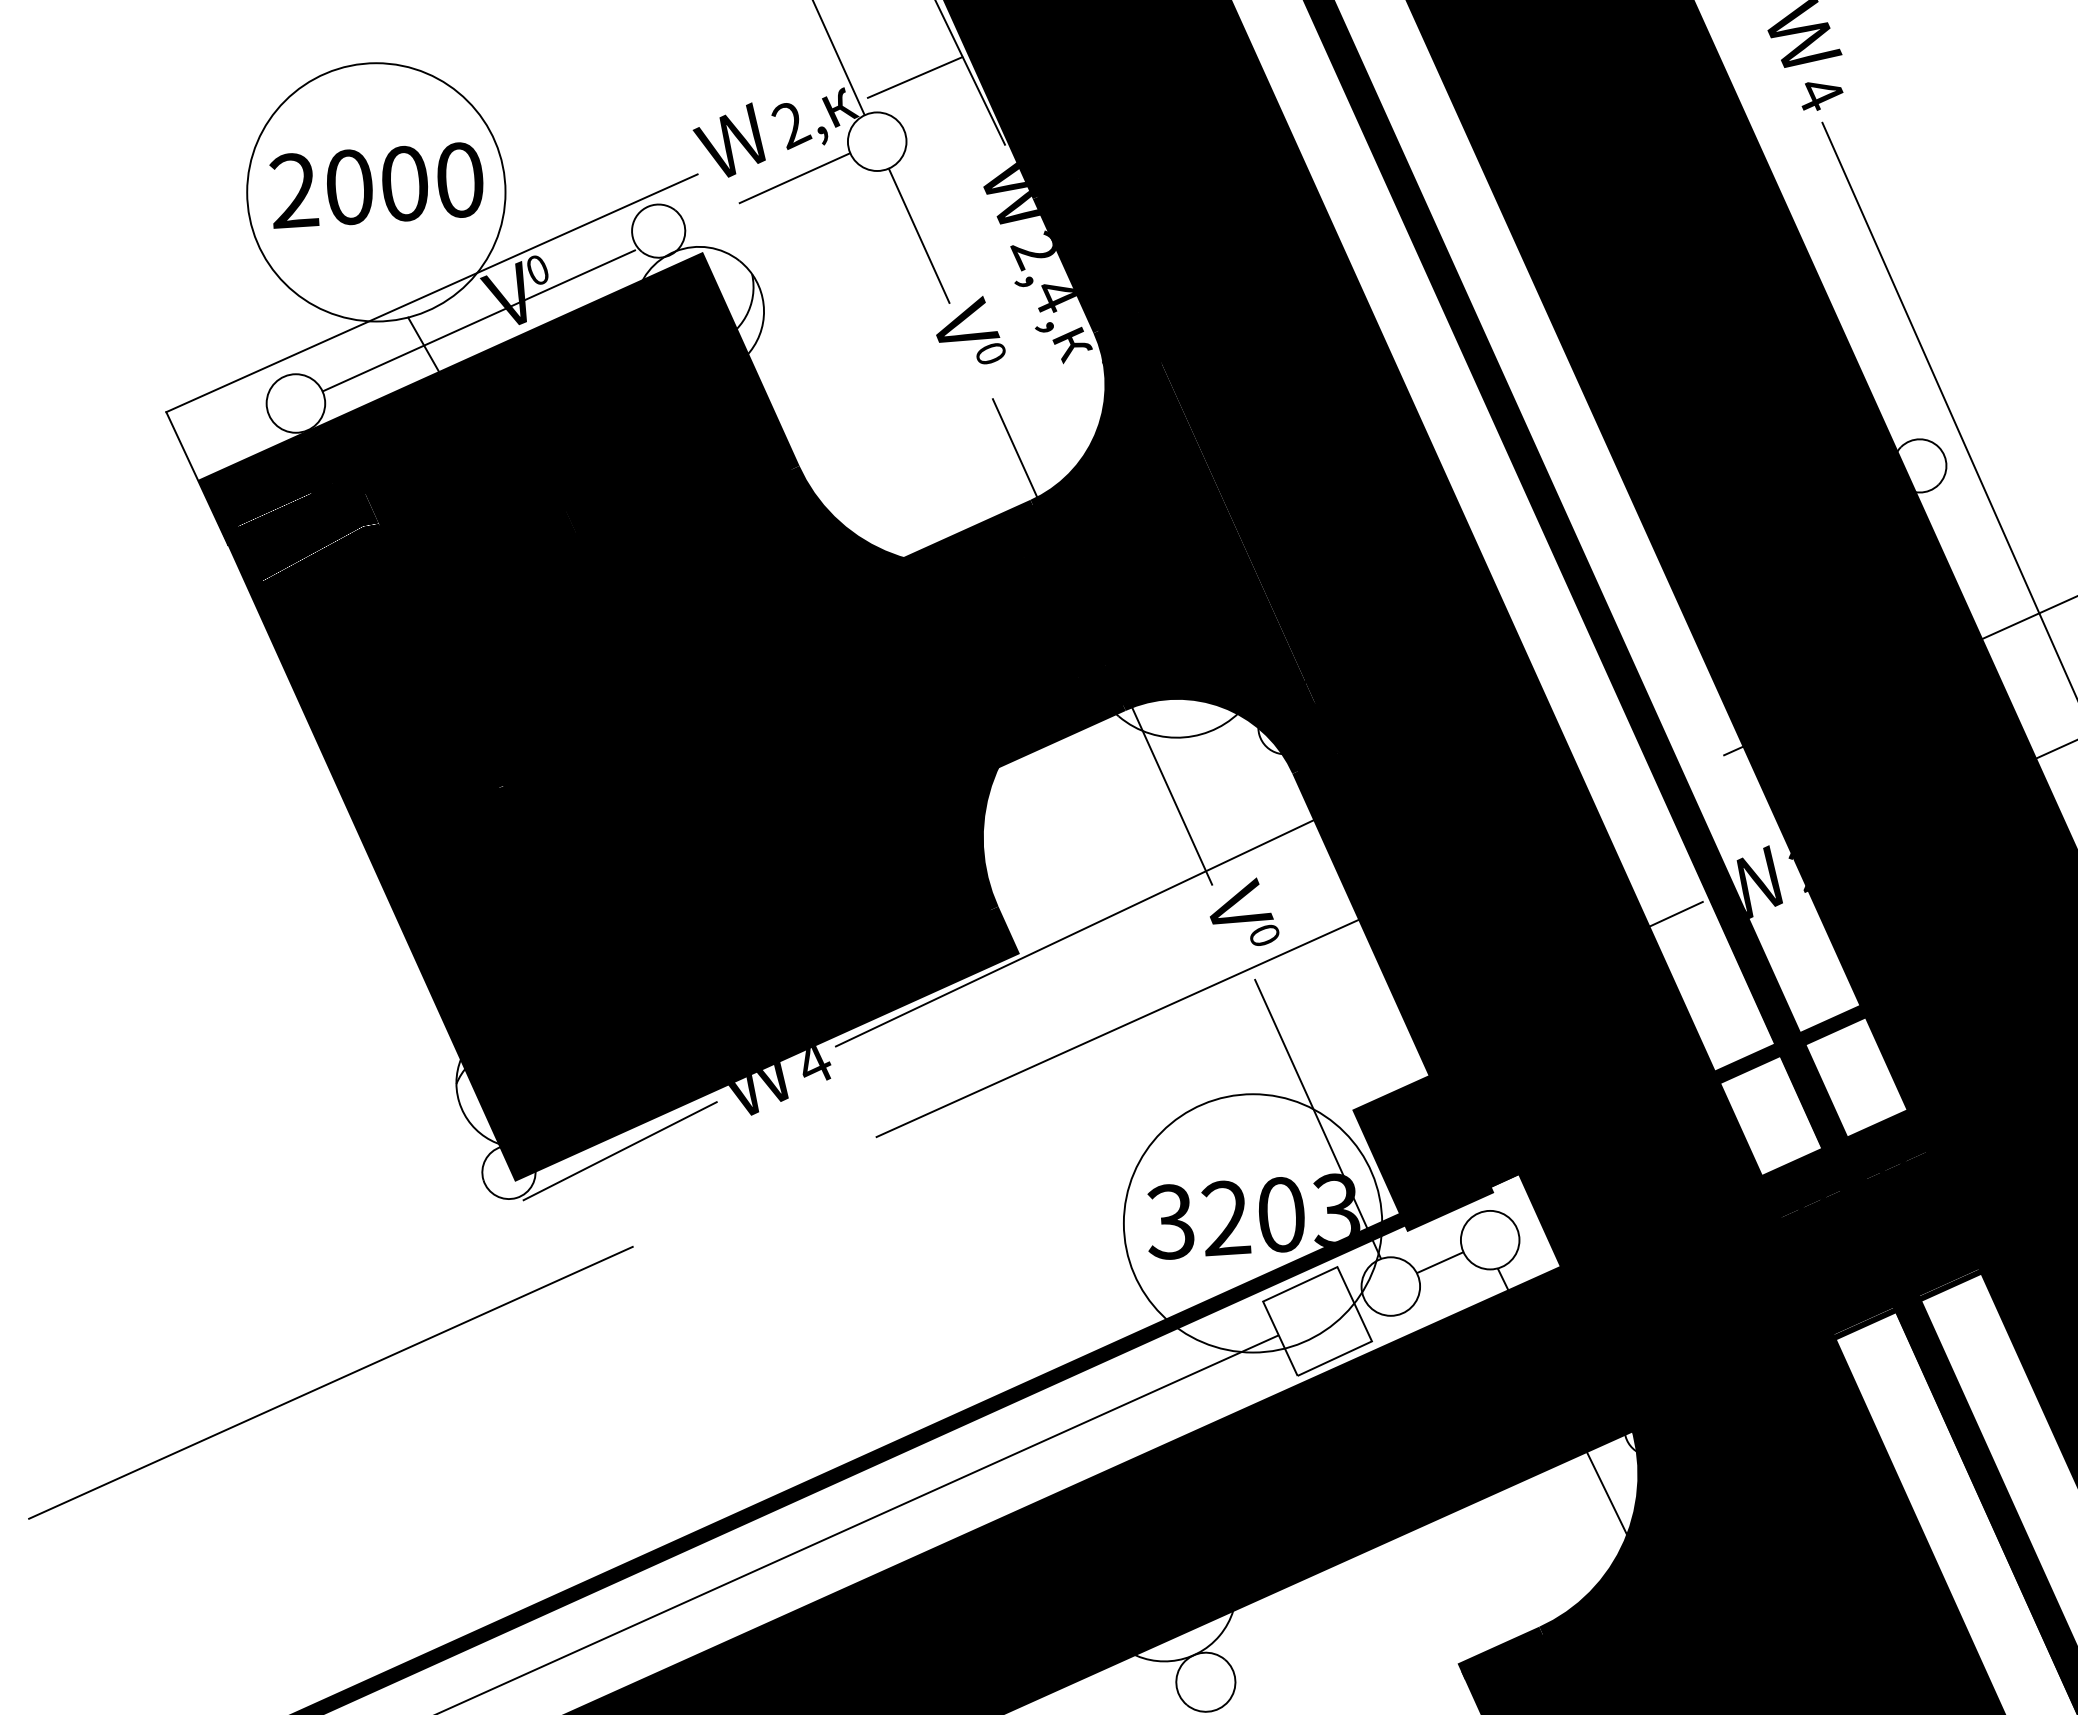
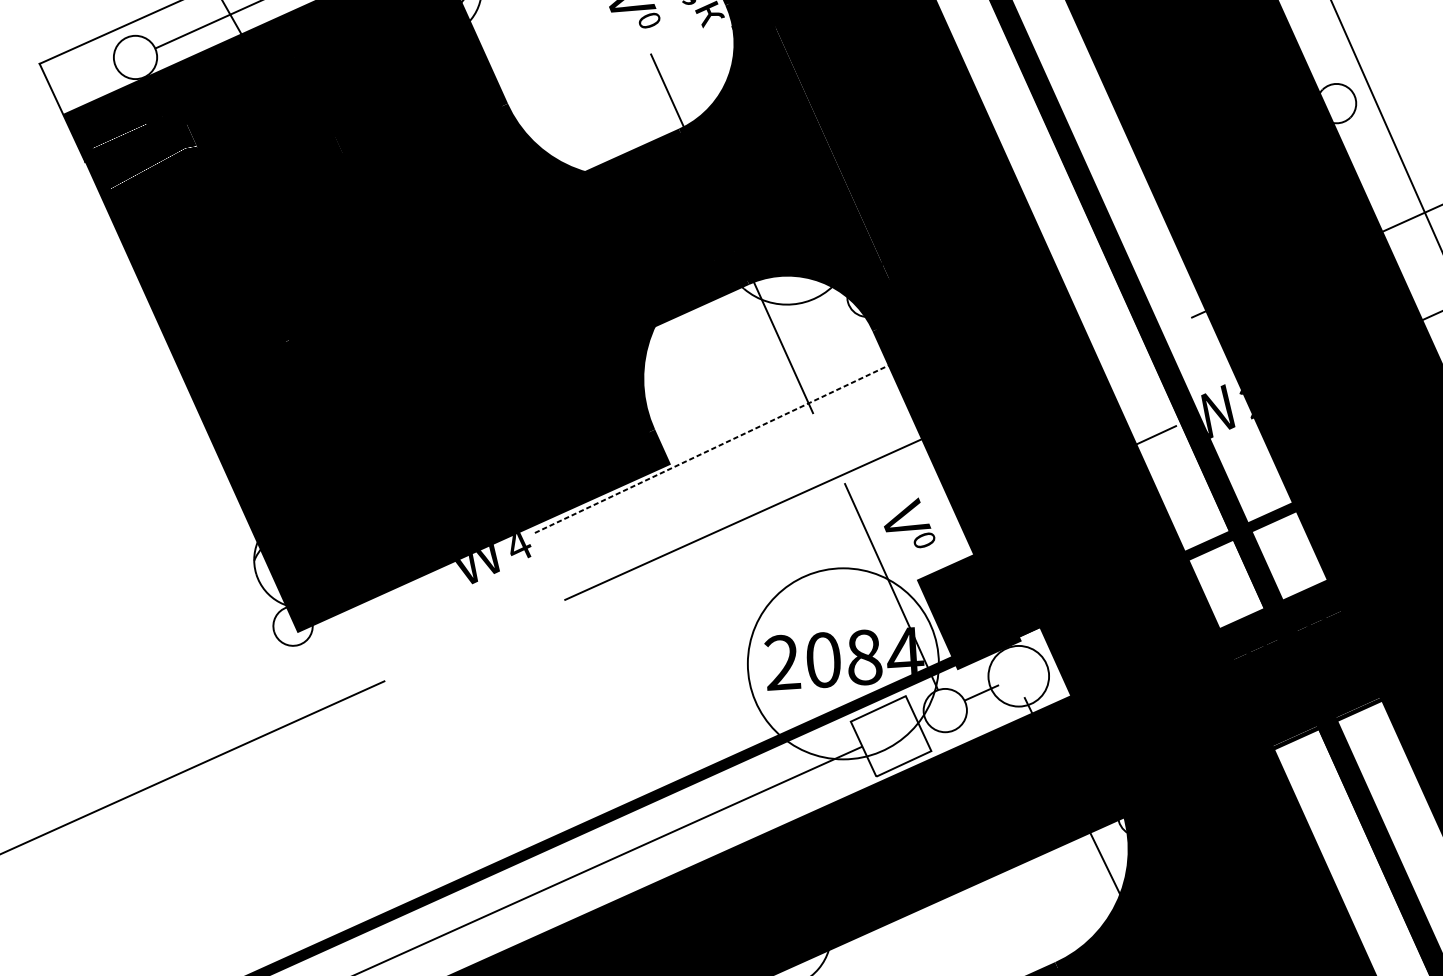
text: (1244, 911) -> (909, 522), moved
line: (1077, 932) -> (713, 448), solid -> dashed
line: (619, 1151) -> (374, 610), removed
text: (1254, 1216) -> (844, 658), 3203 -> 2084
circle: (1489, 1239) -> (1018, 675), size x1.4

